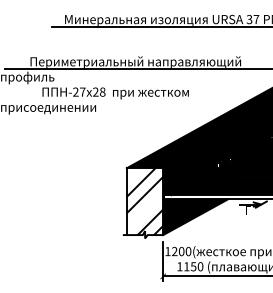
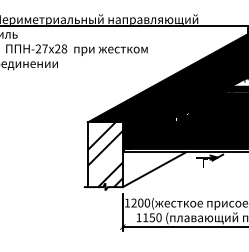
fill: (195, 217) -> (154, 170), removed

